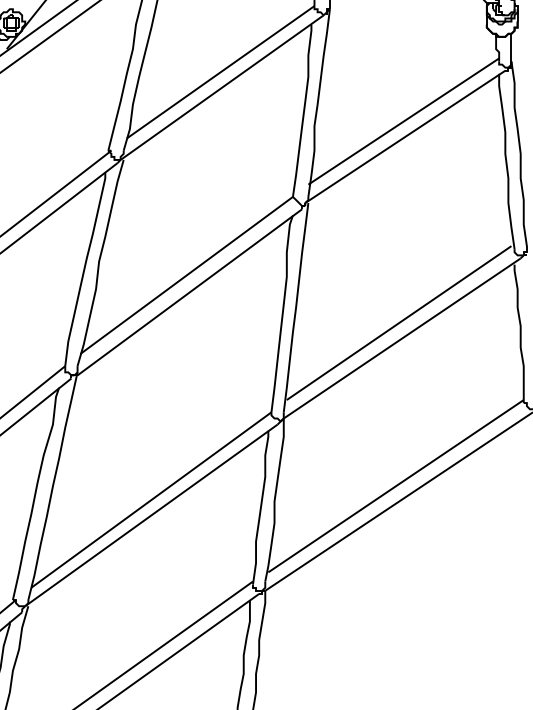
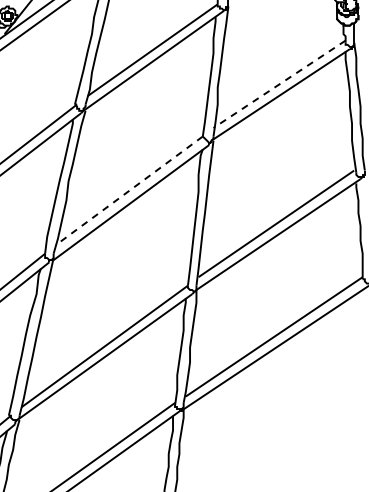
line: (403, 121) -> (279, 84), solid -> dashed
line: (185, 276) -> (128, 191), solid -> dashed

